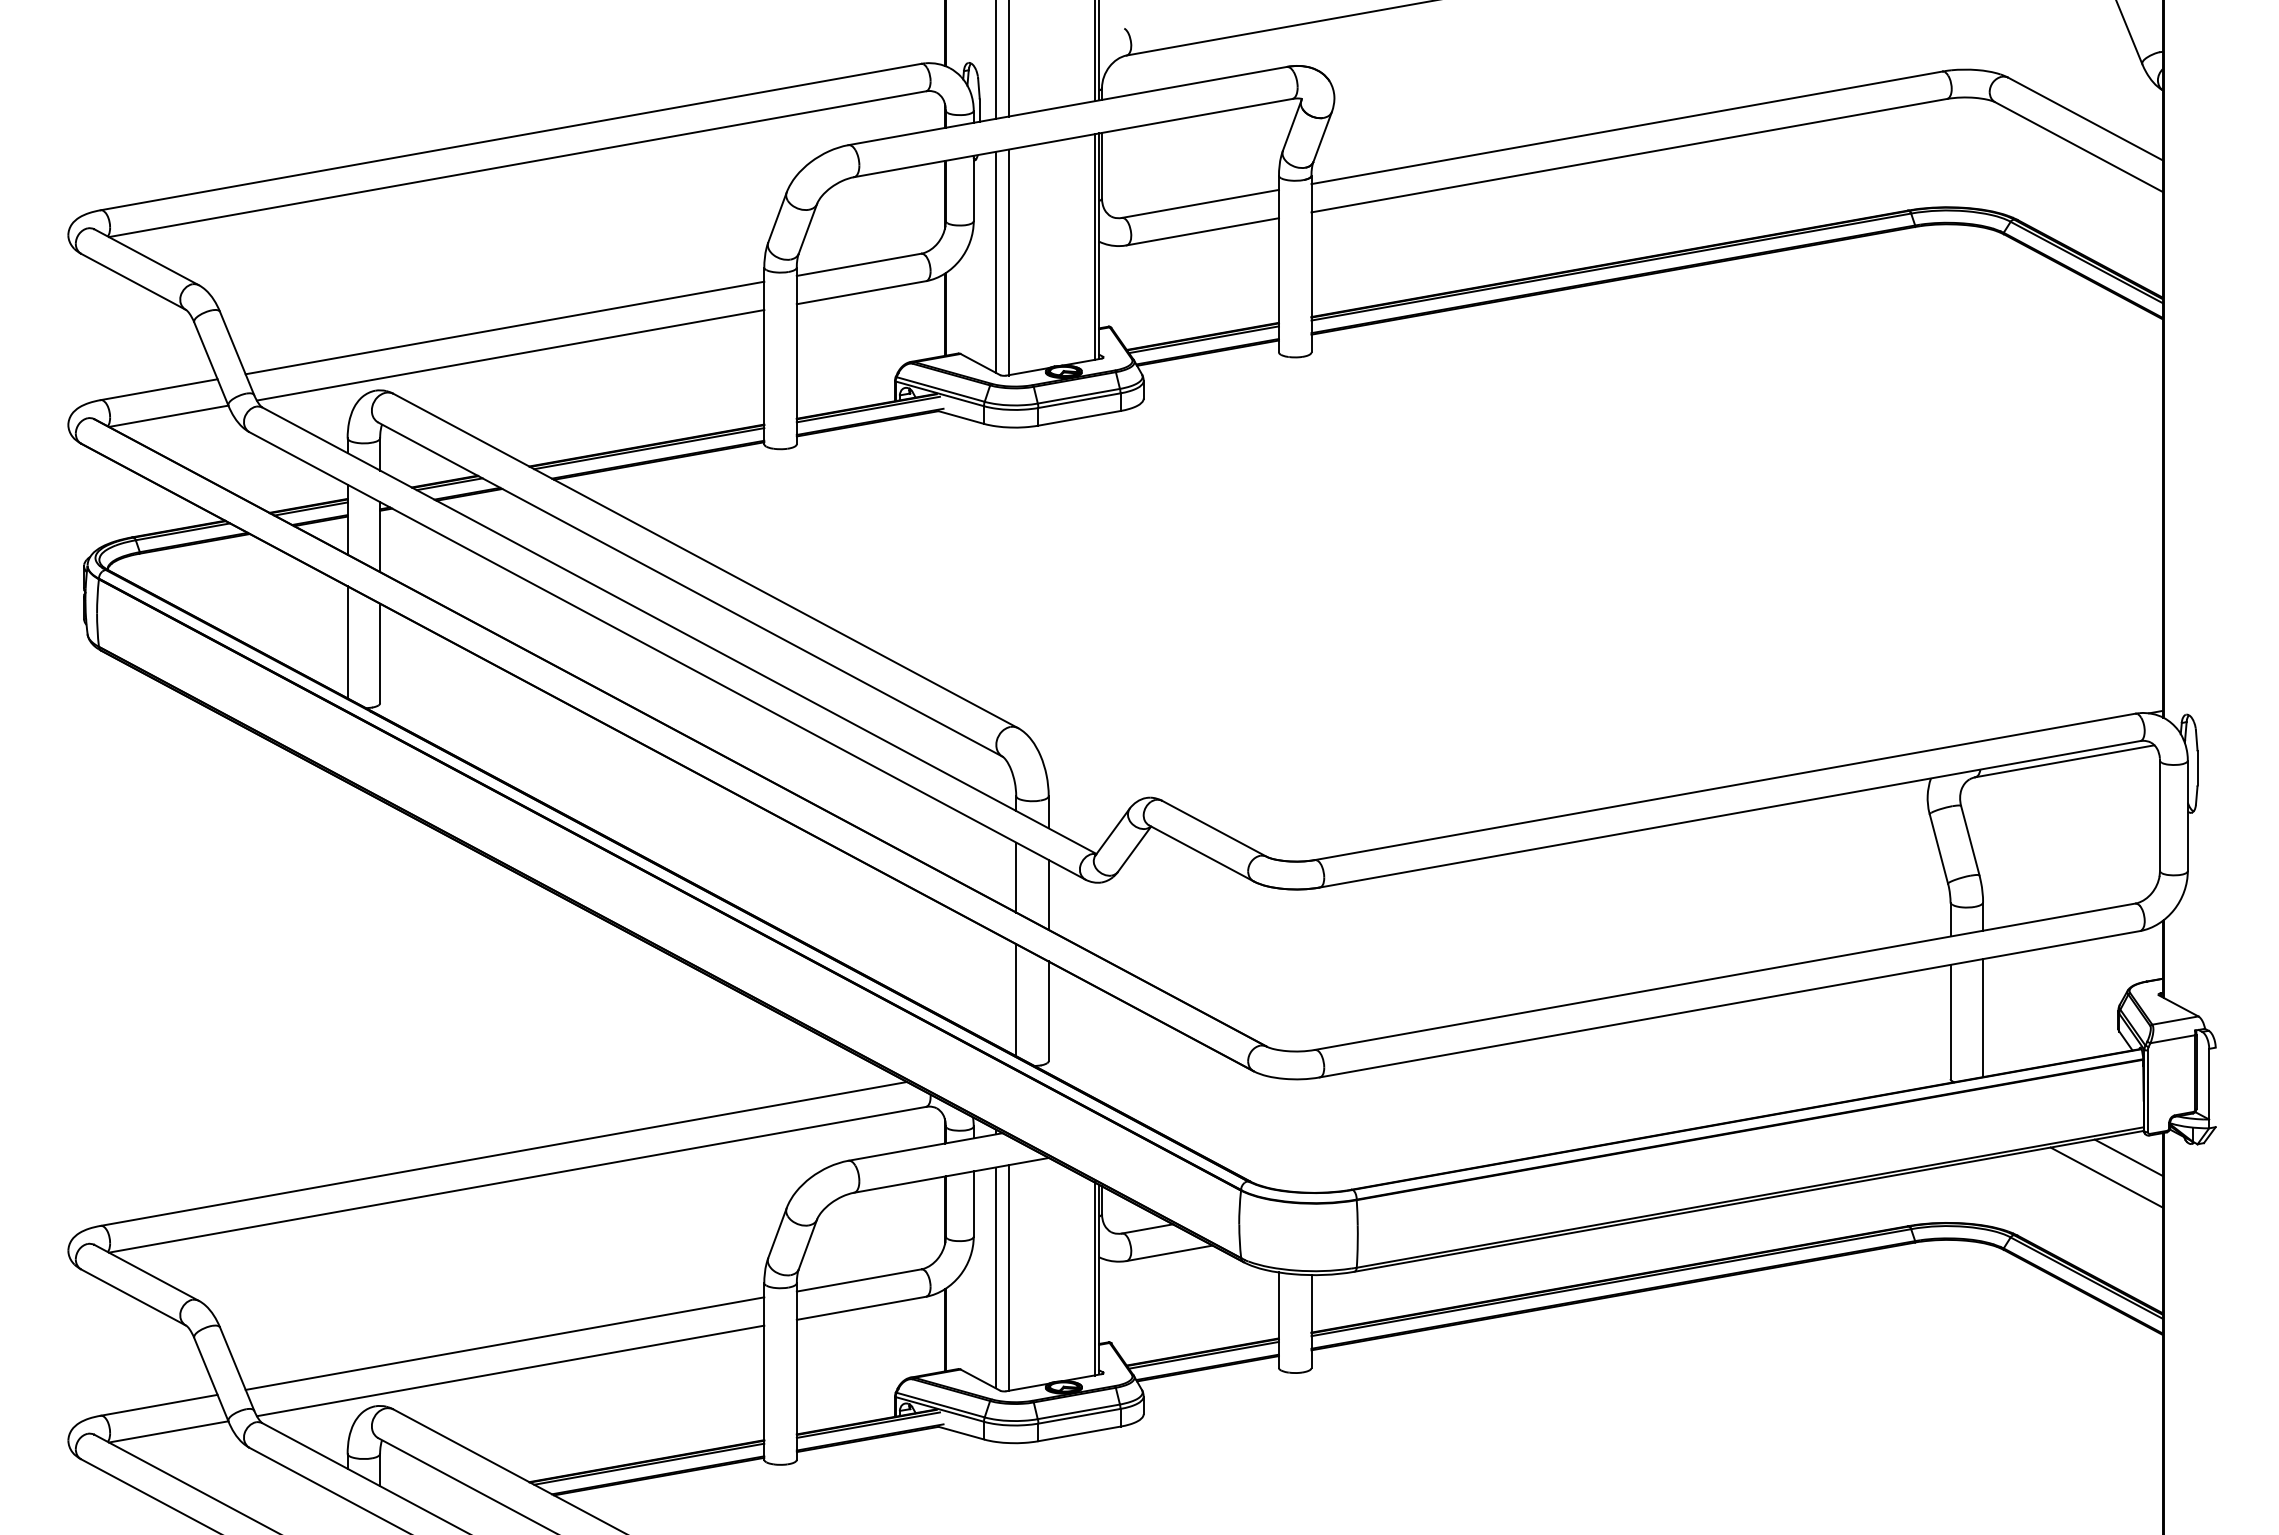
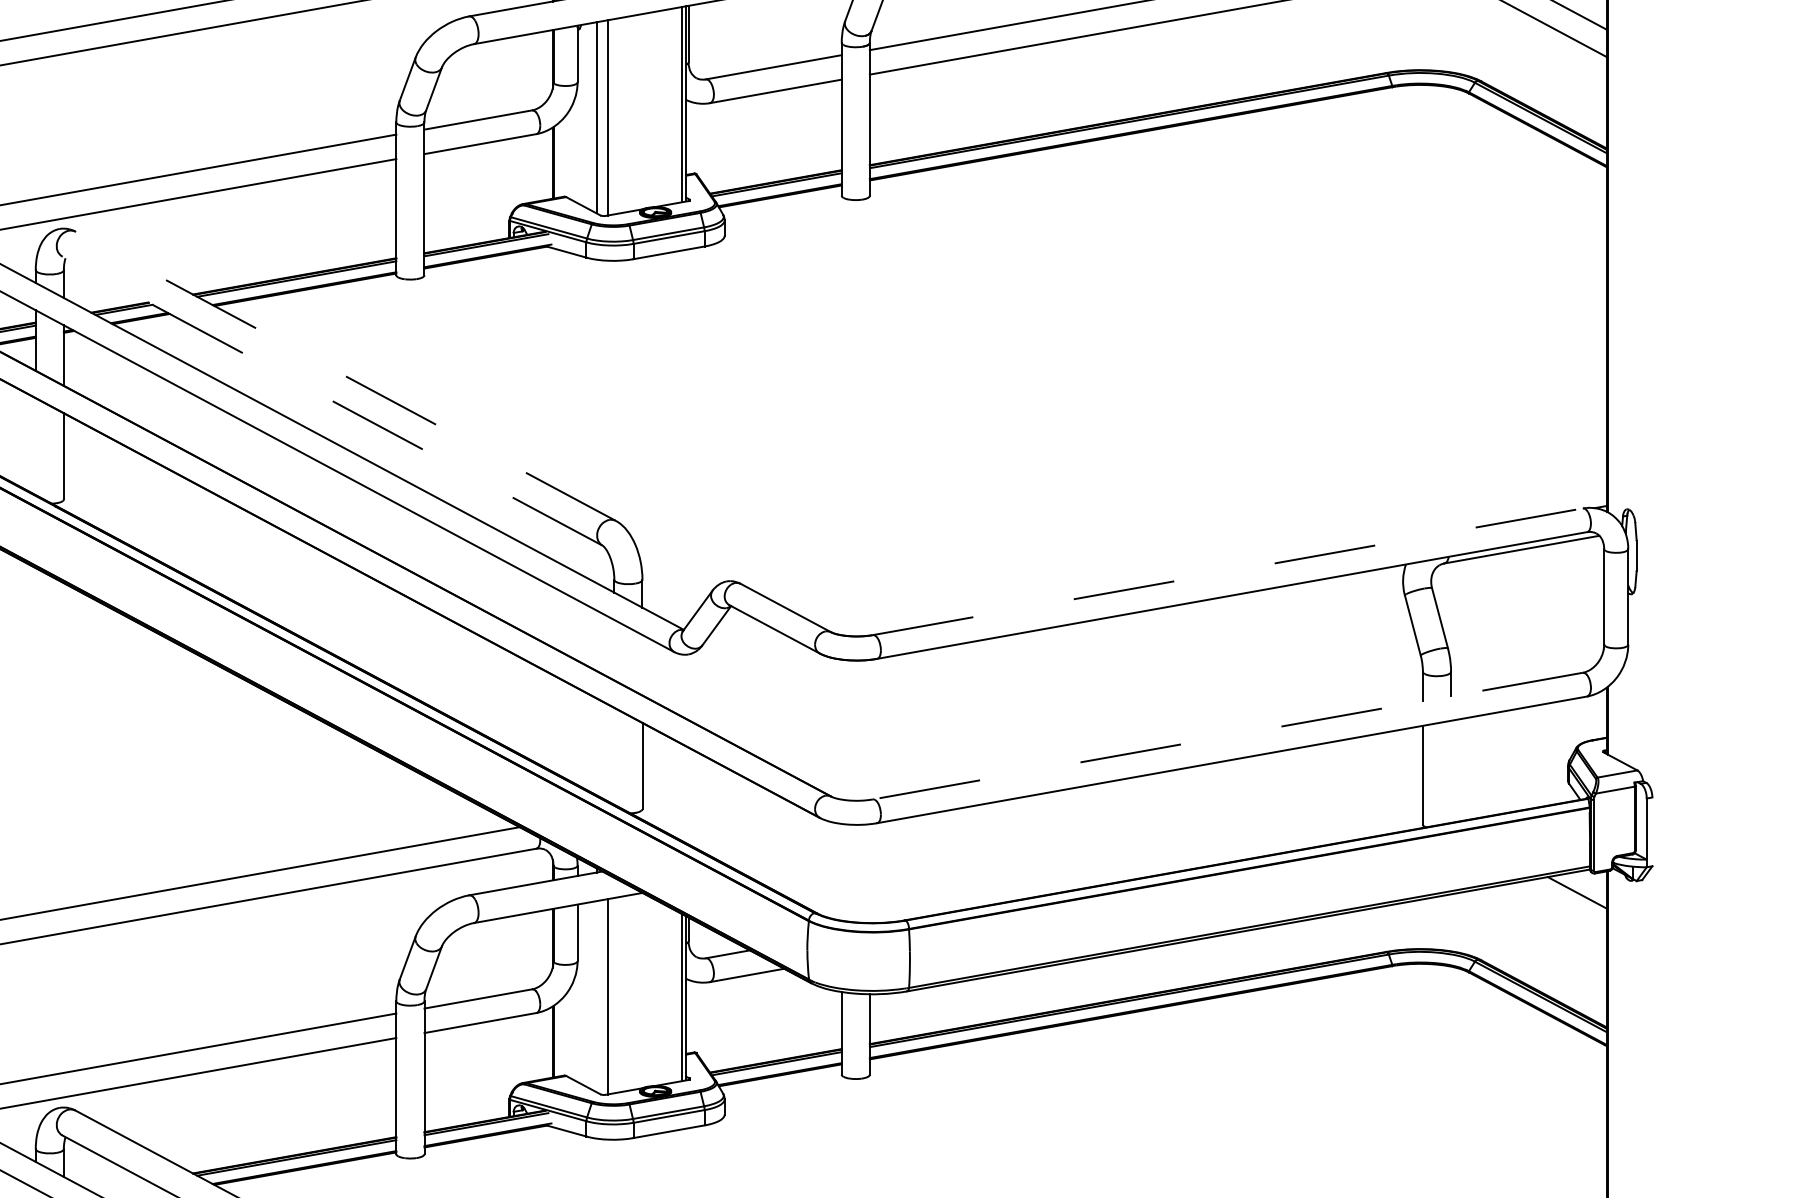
line: (705, 560) -> (345, 375), solid -> dashed
line: (690, 589) -> (332, 400), solid -> dashed
line: (347, 642) -> (35, 446), removed
line: (1725, 786) -> (1228, 571), solid -> dashed
line: (1016, 877) -> (614, 650), removed
line: (1048, 894) -> (642, 664), removed
line: (1725, 976) -> (1228, 735), solid -> dashed
line: (1016, 1000) -> (614, 756), removed
line: (1983, 1018) -> (1451, 772), removed
line: (2106, 1177) -> (1557, 909), removed
line: (995, 1277) -> (596, 996), removed

